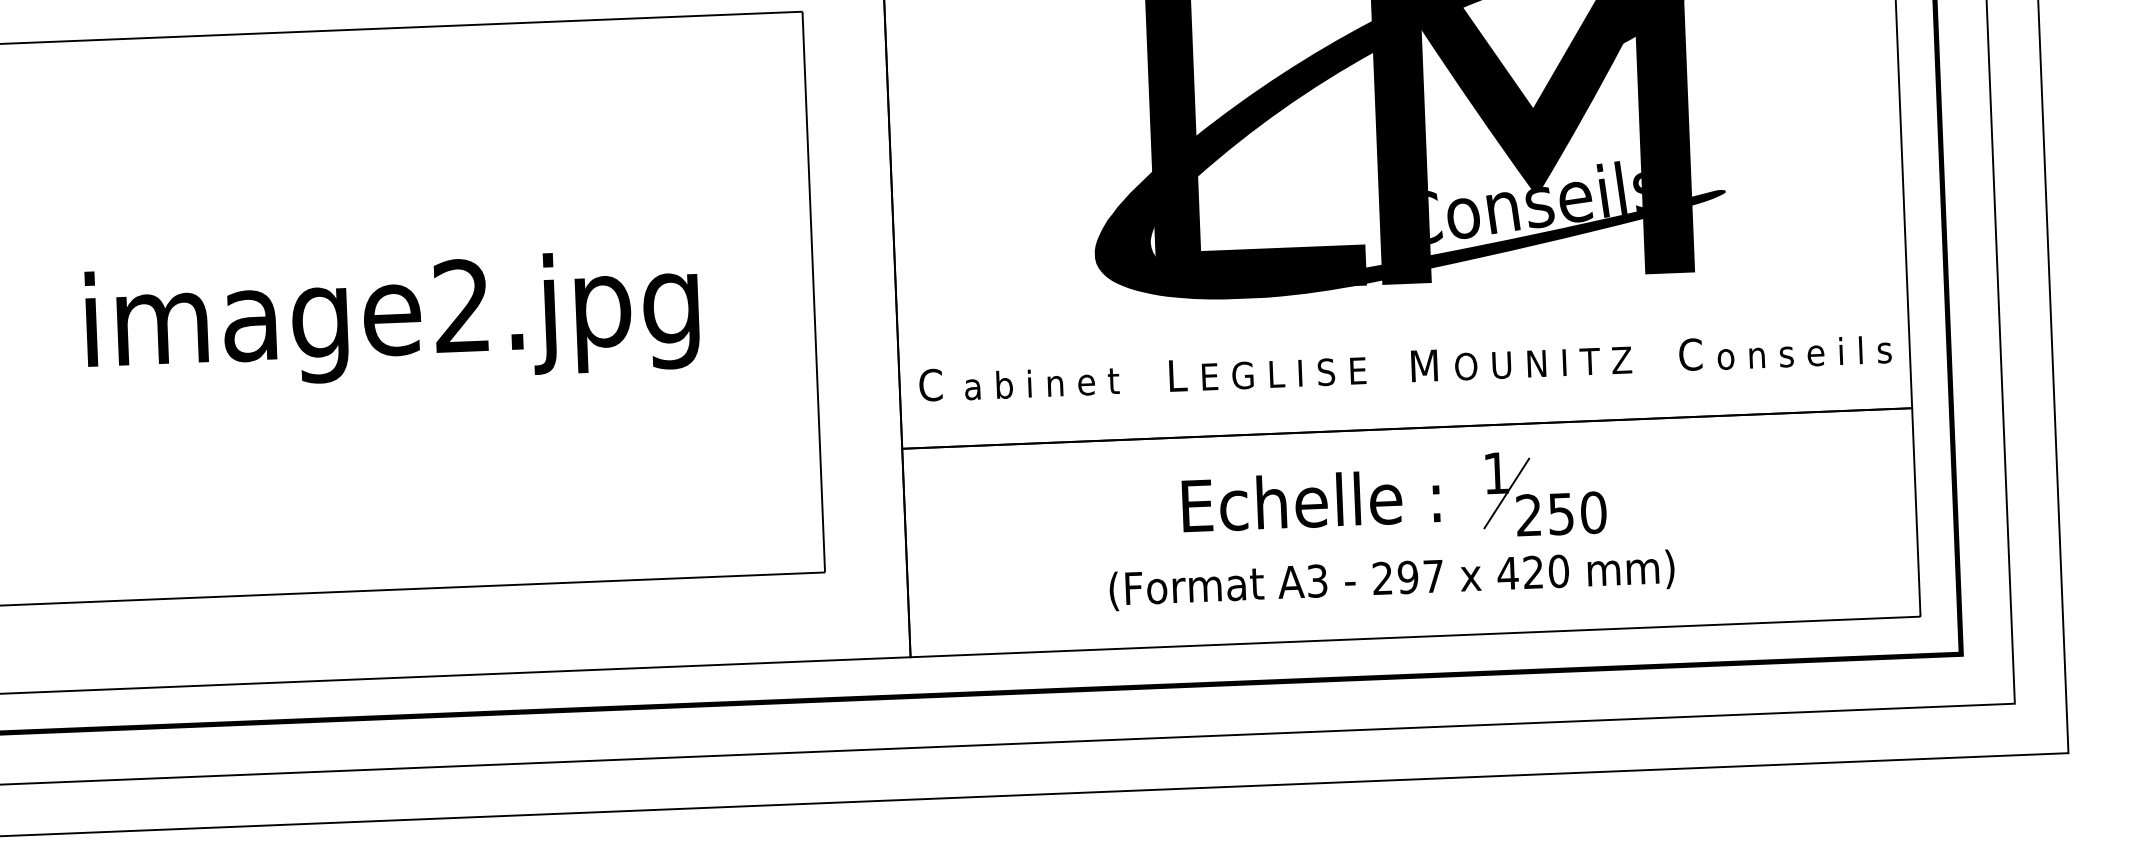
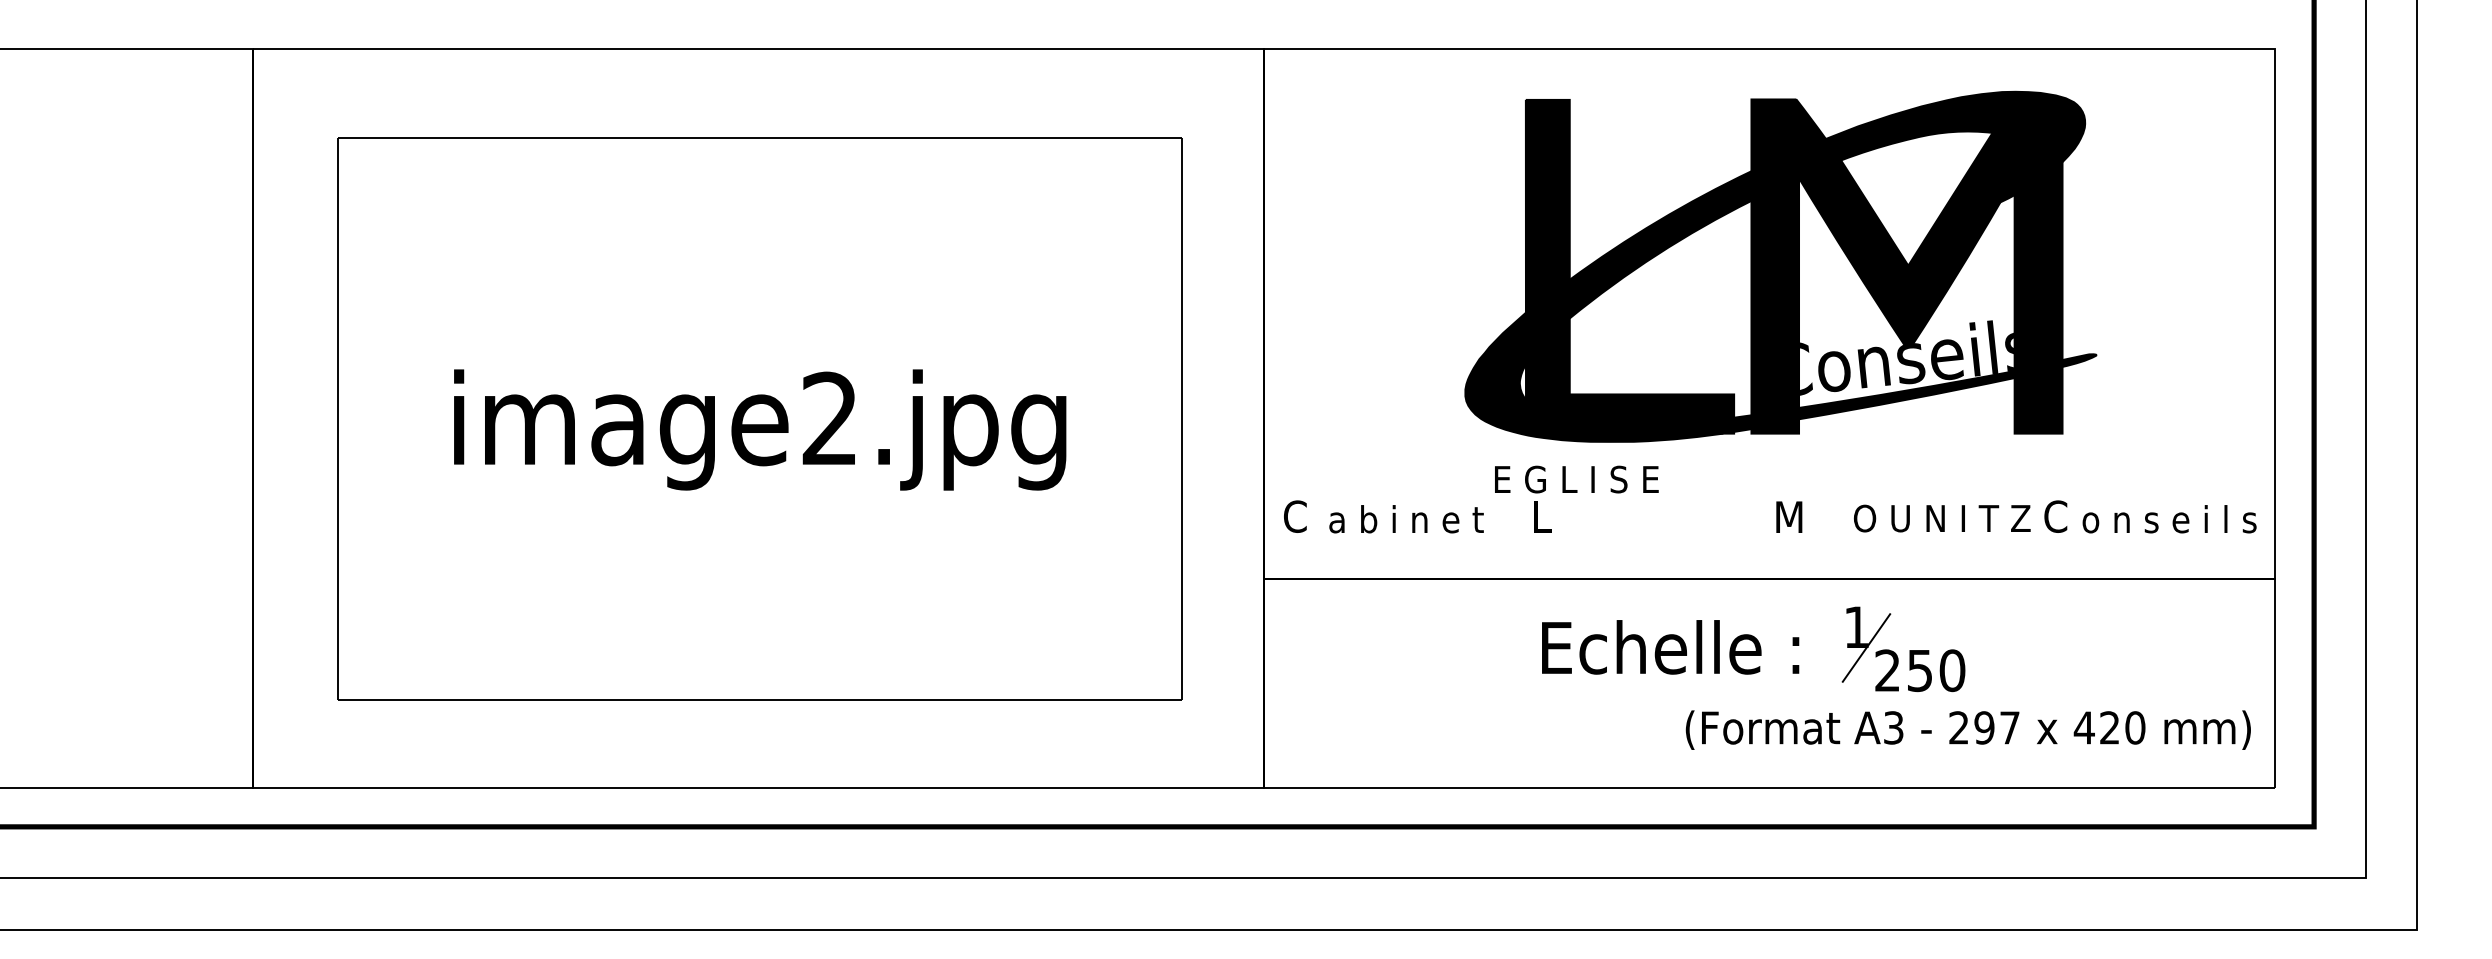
text: (1543, 363) -> (1942, 518), moved
text: (1283, 373) -> (1576, 479), moved
text: (1391, 579) -> (1967, 729), moved

